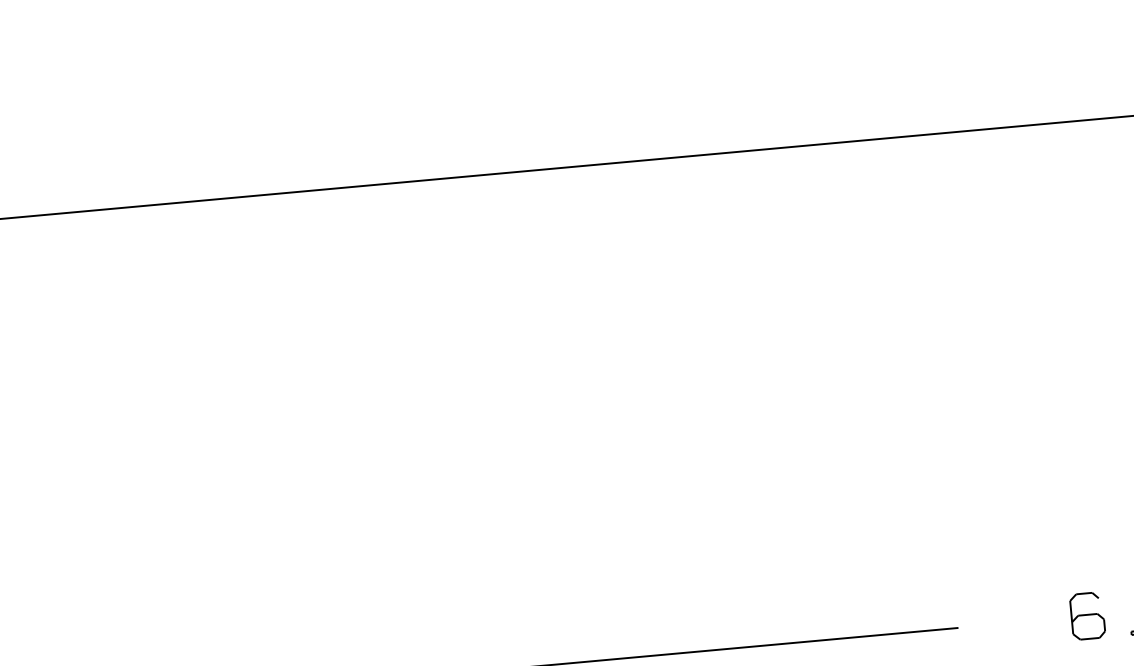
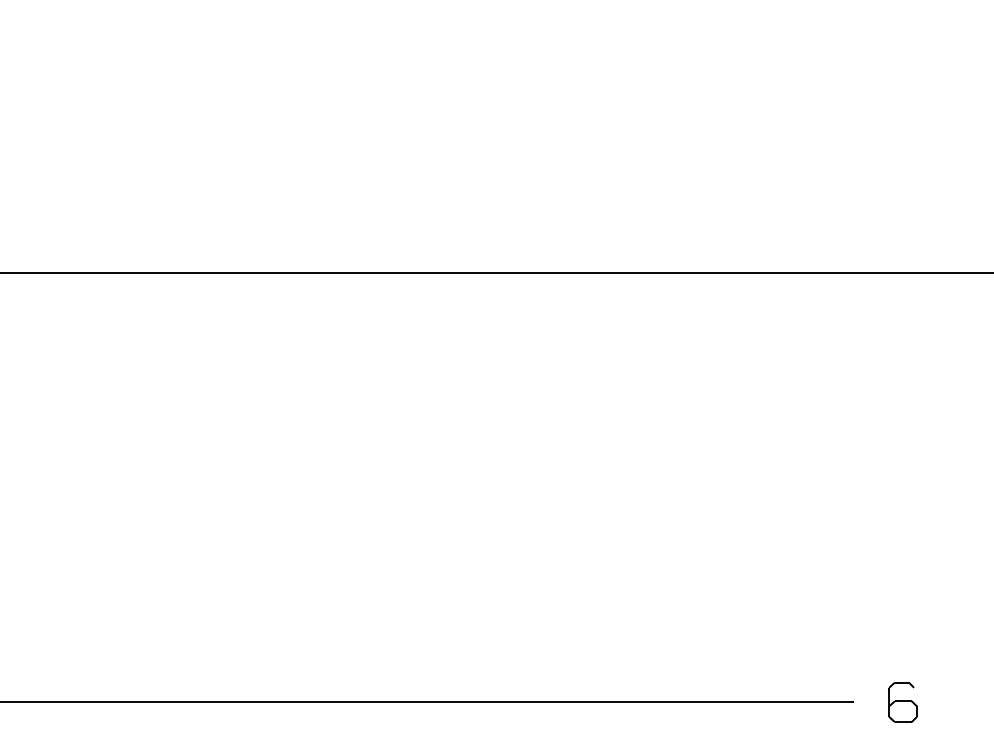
part: (1087, 616) -> (902, 702), moved

